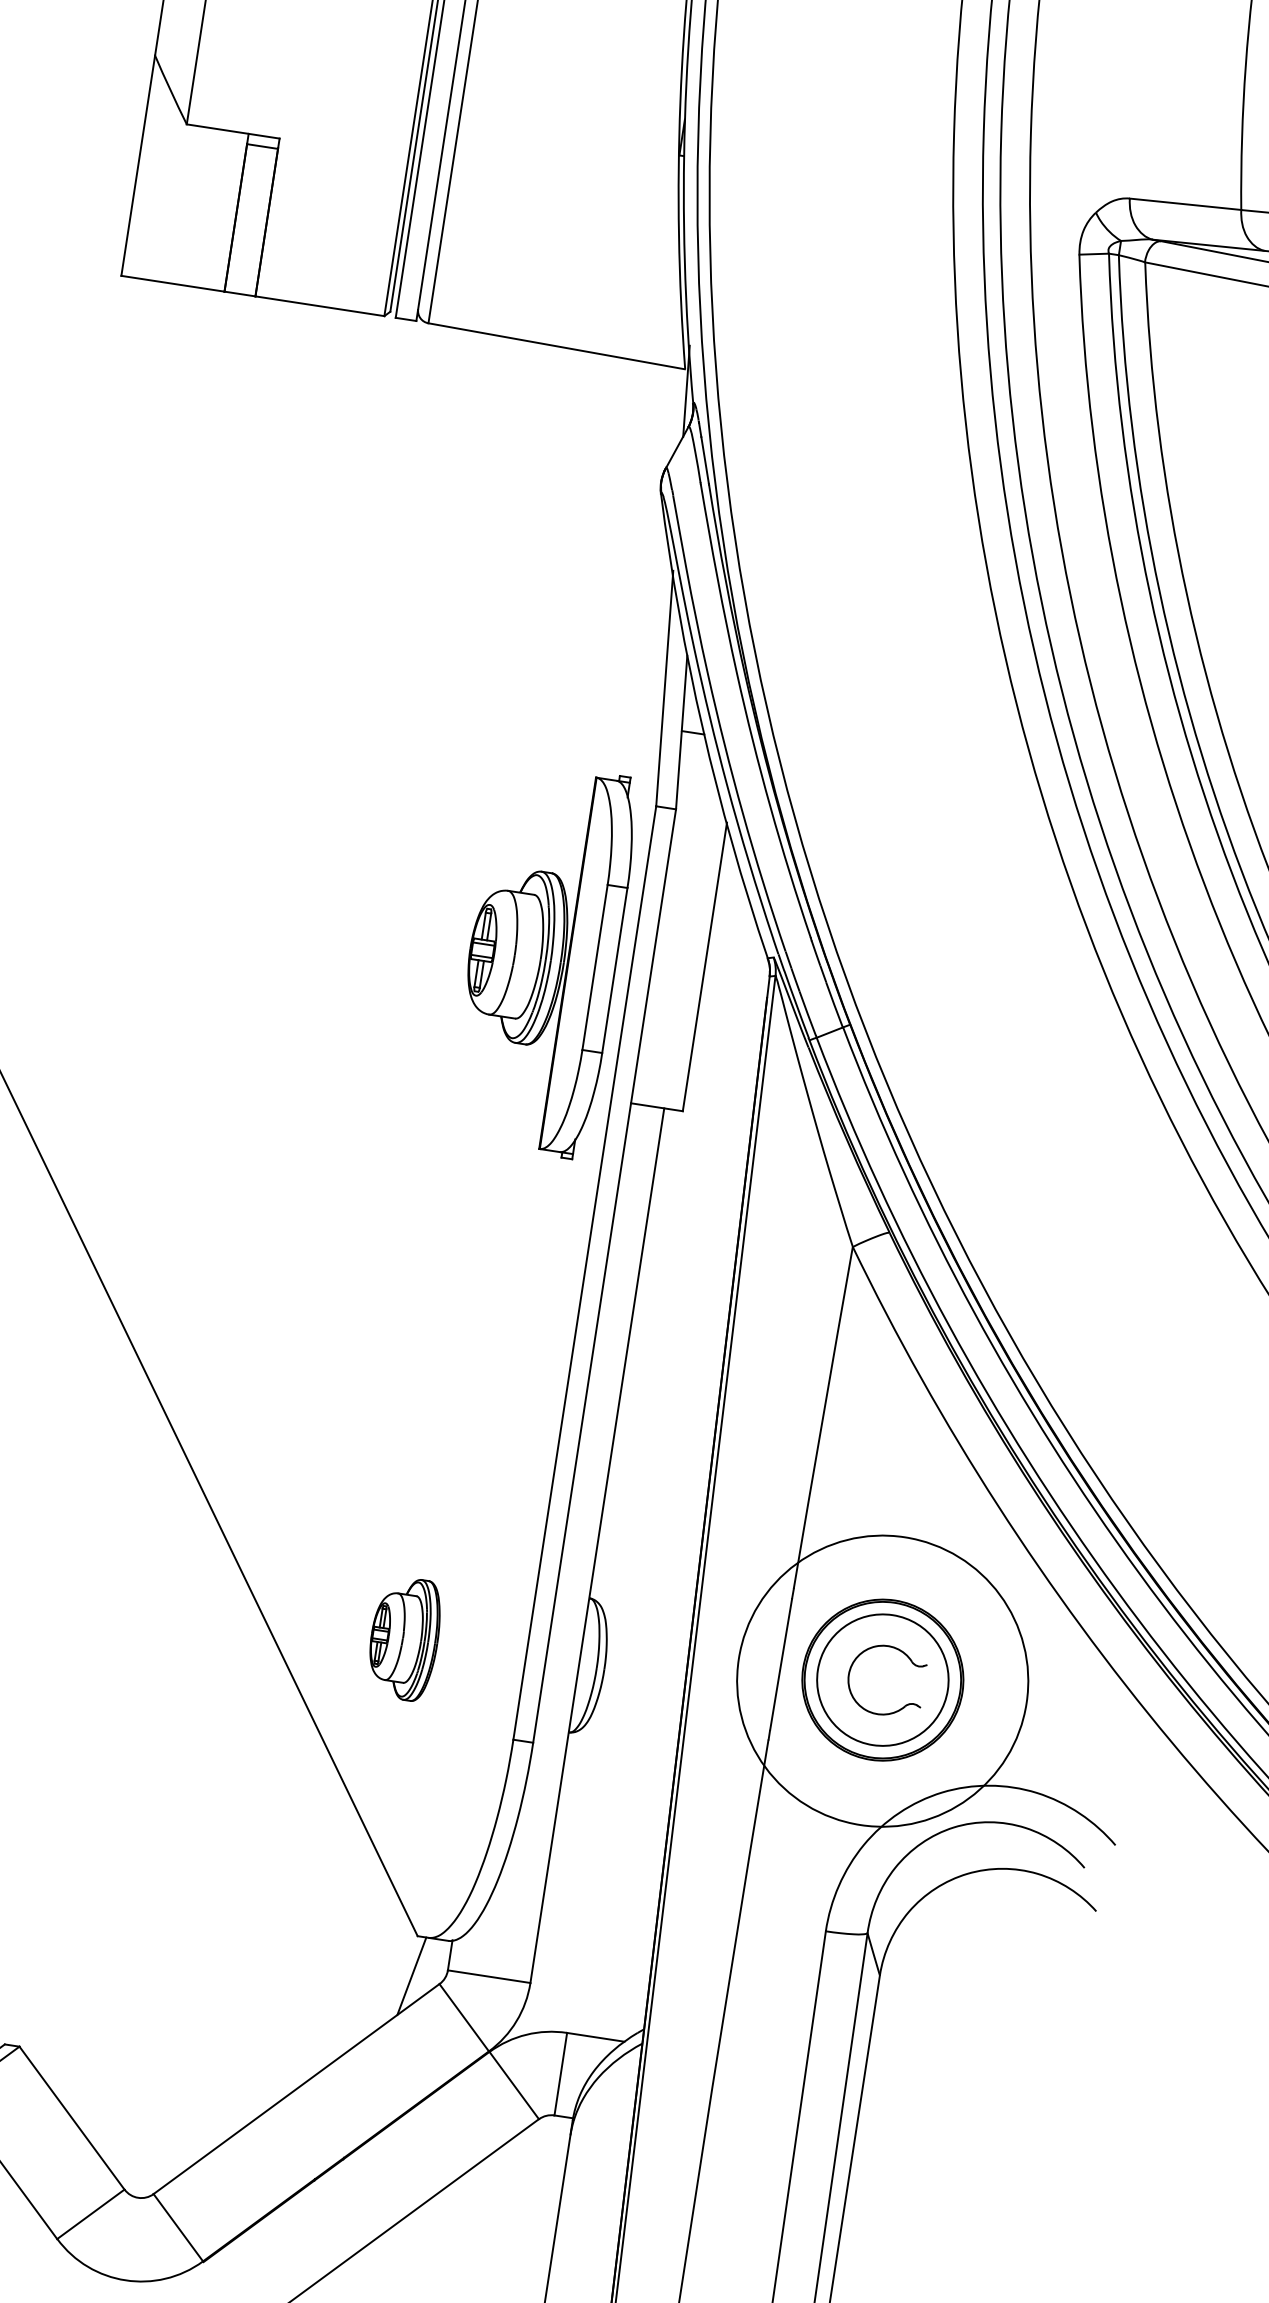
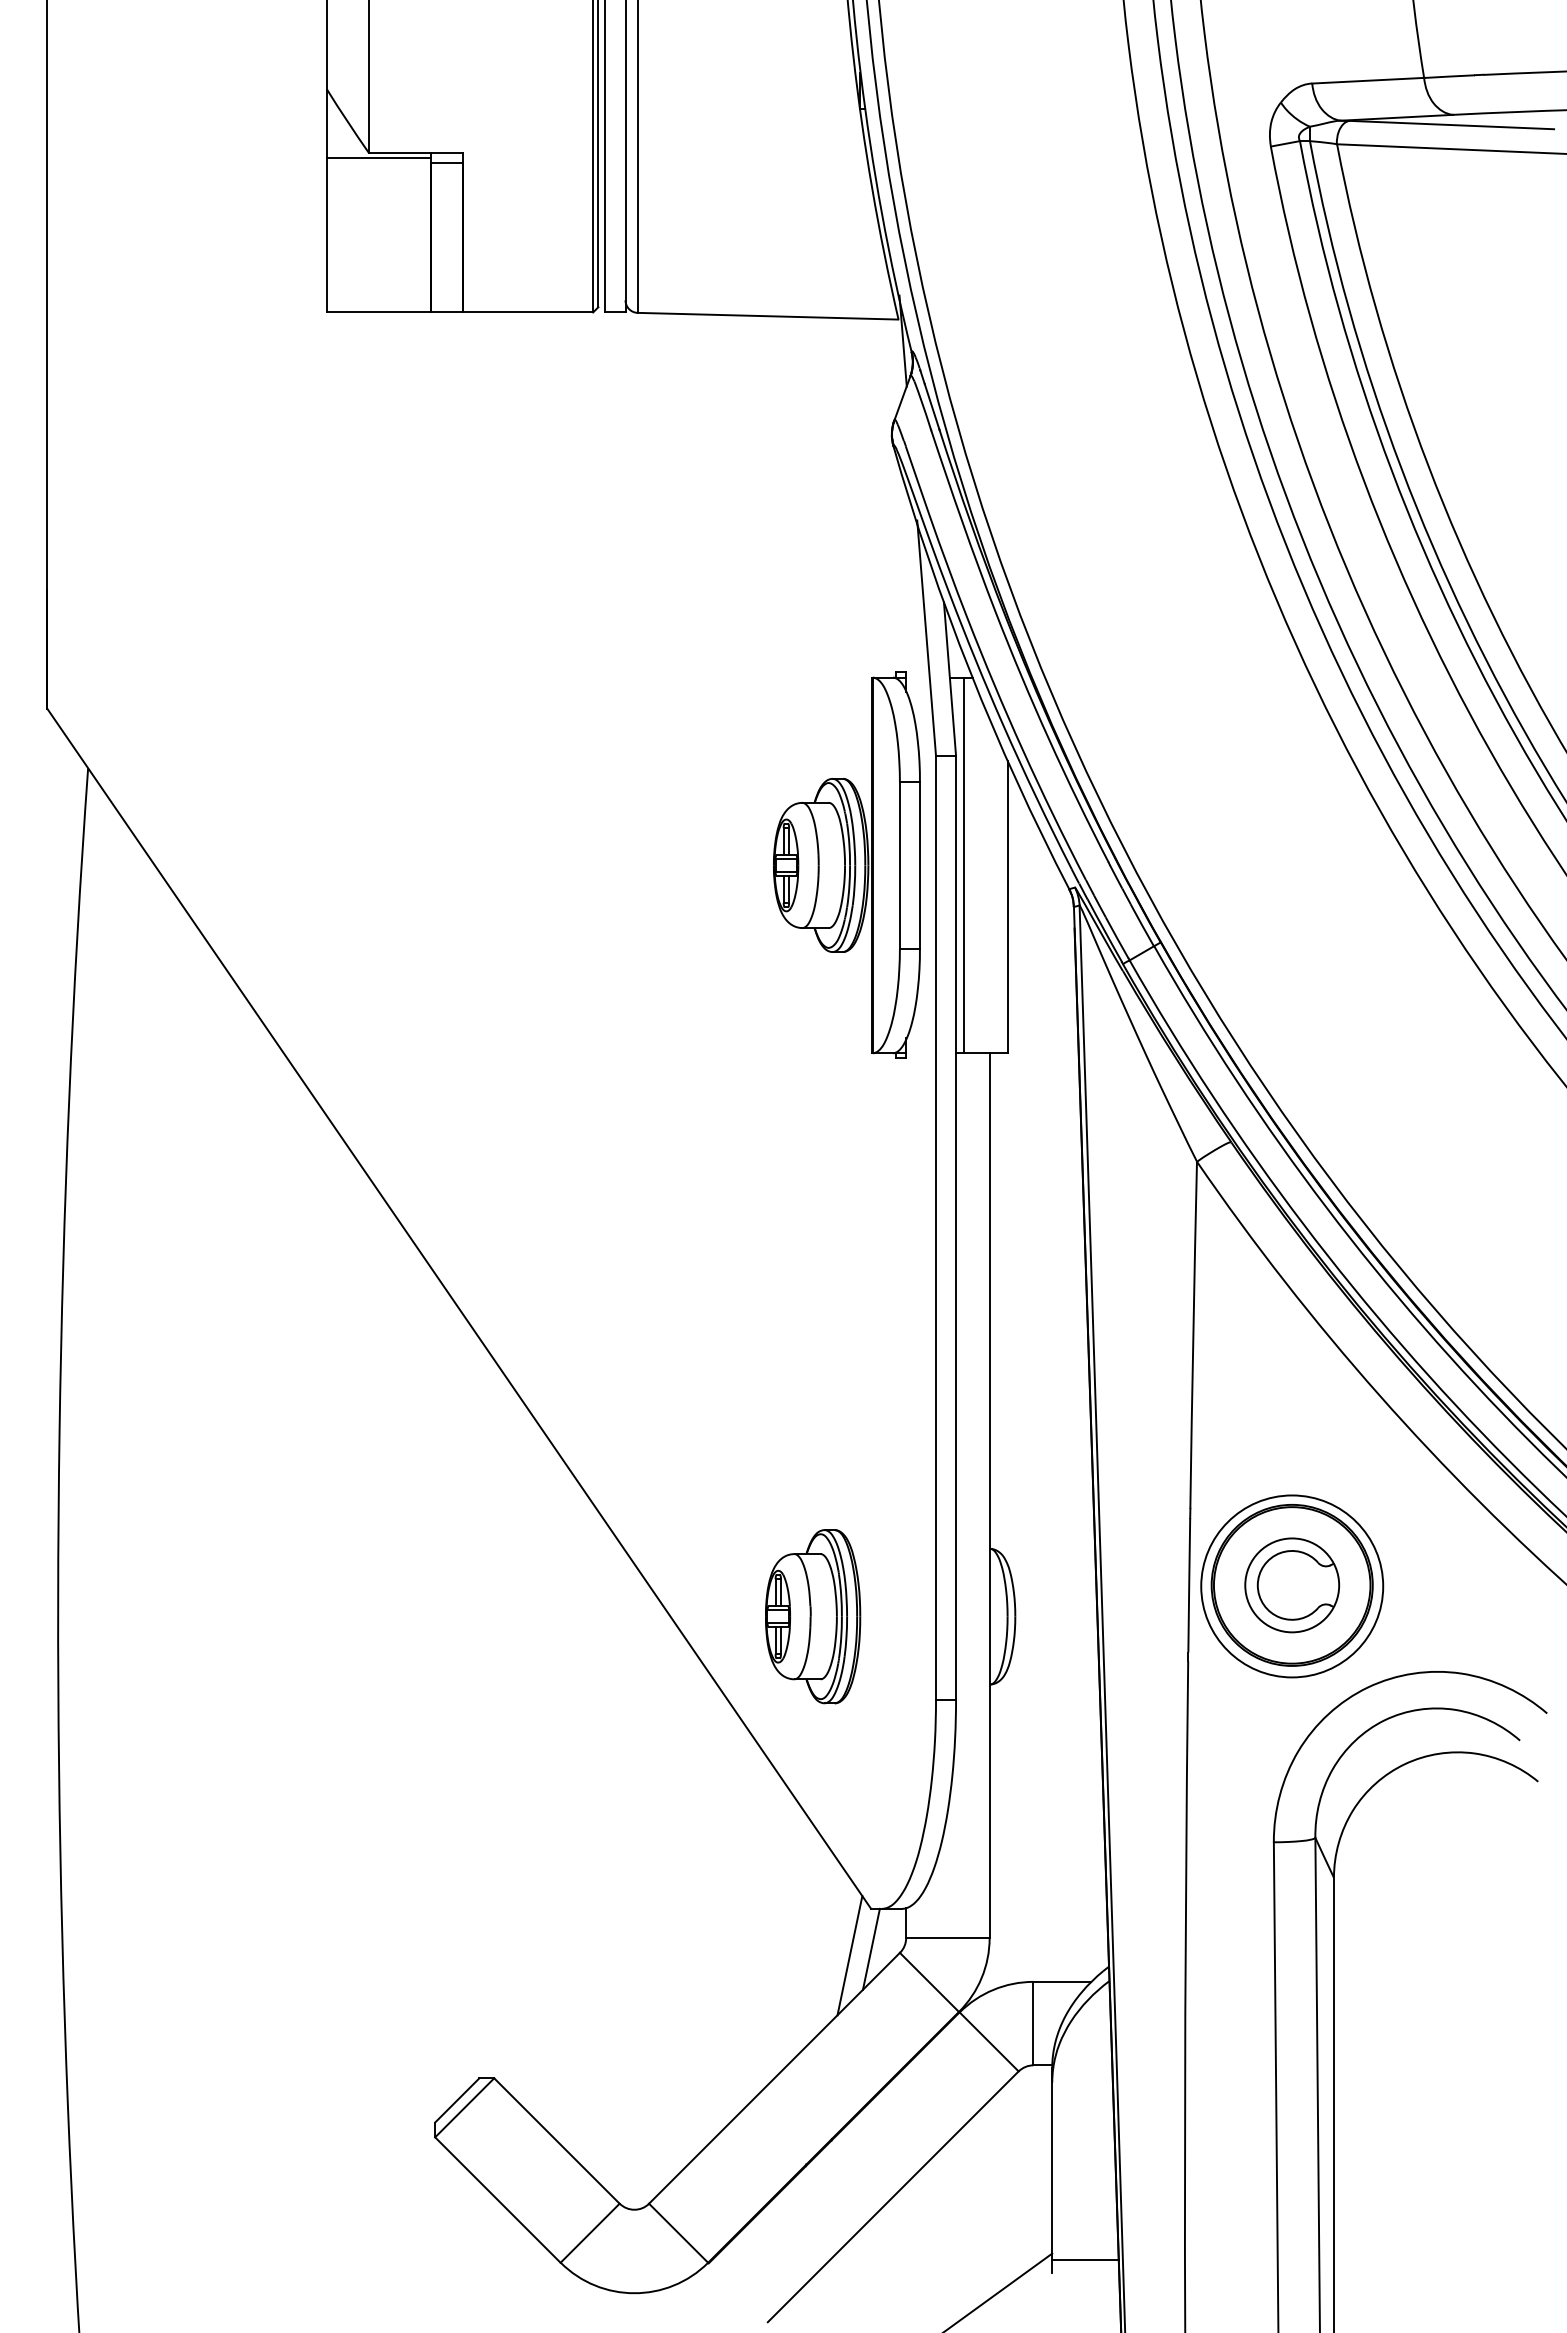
line: (196, 131) -> (379, 158), added
line: (666, 918) -> (963, 865), added
part: (542, 958) -> (846, 864), moved
part: (404, 1638) -> (813, 1616), size x1.43
circle: (883, 1680) -> (1292, 1585), size x0.71
circle: (882, 1681) -> (1292, 1586), size x0.62
line: (389, 1979) -> (849, 1955), added

